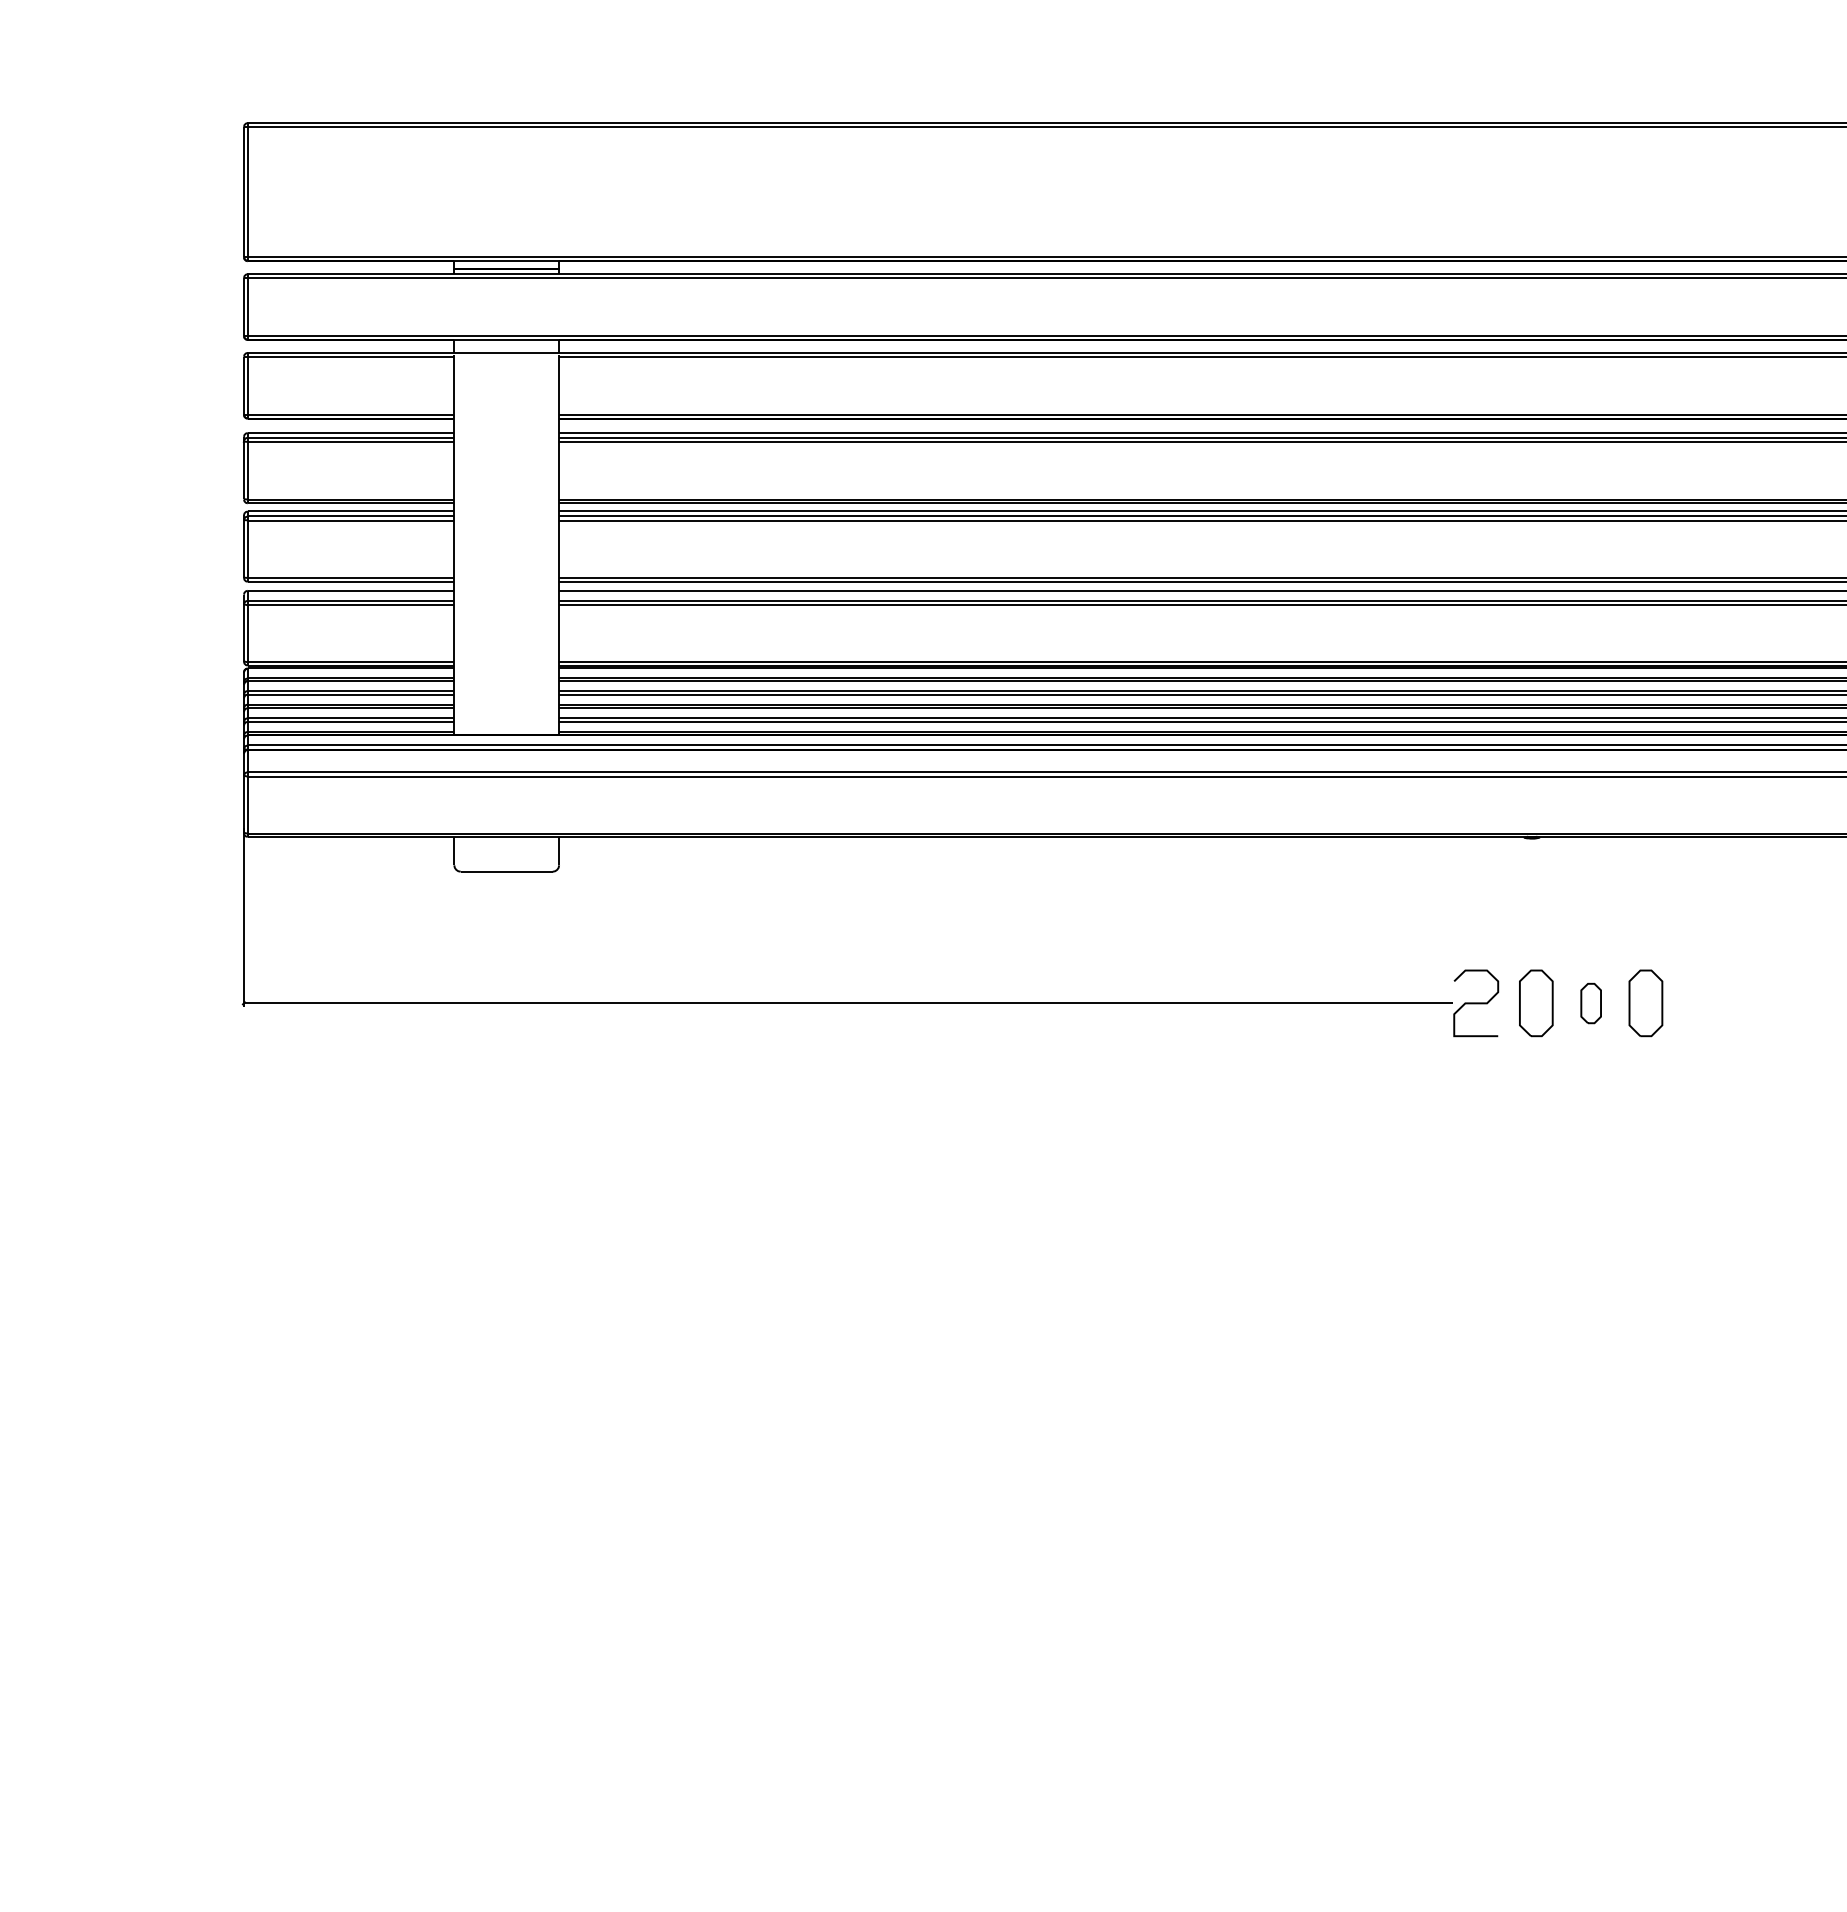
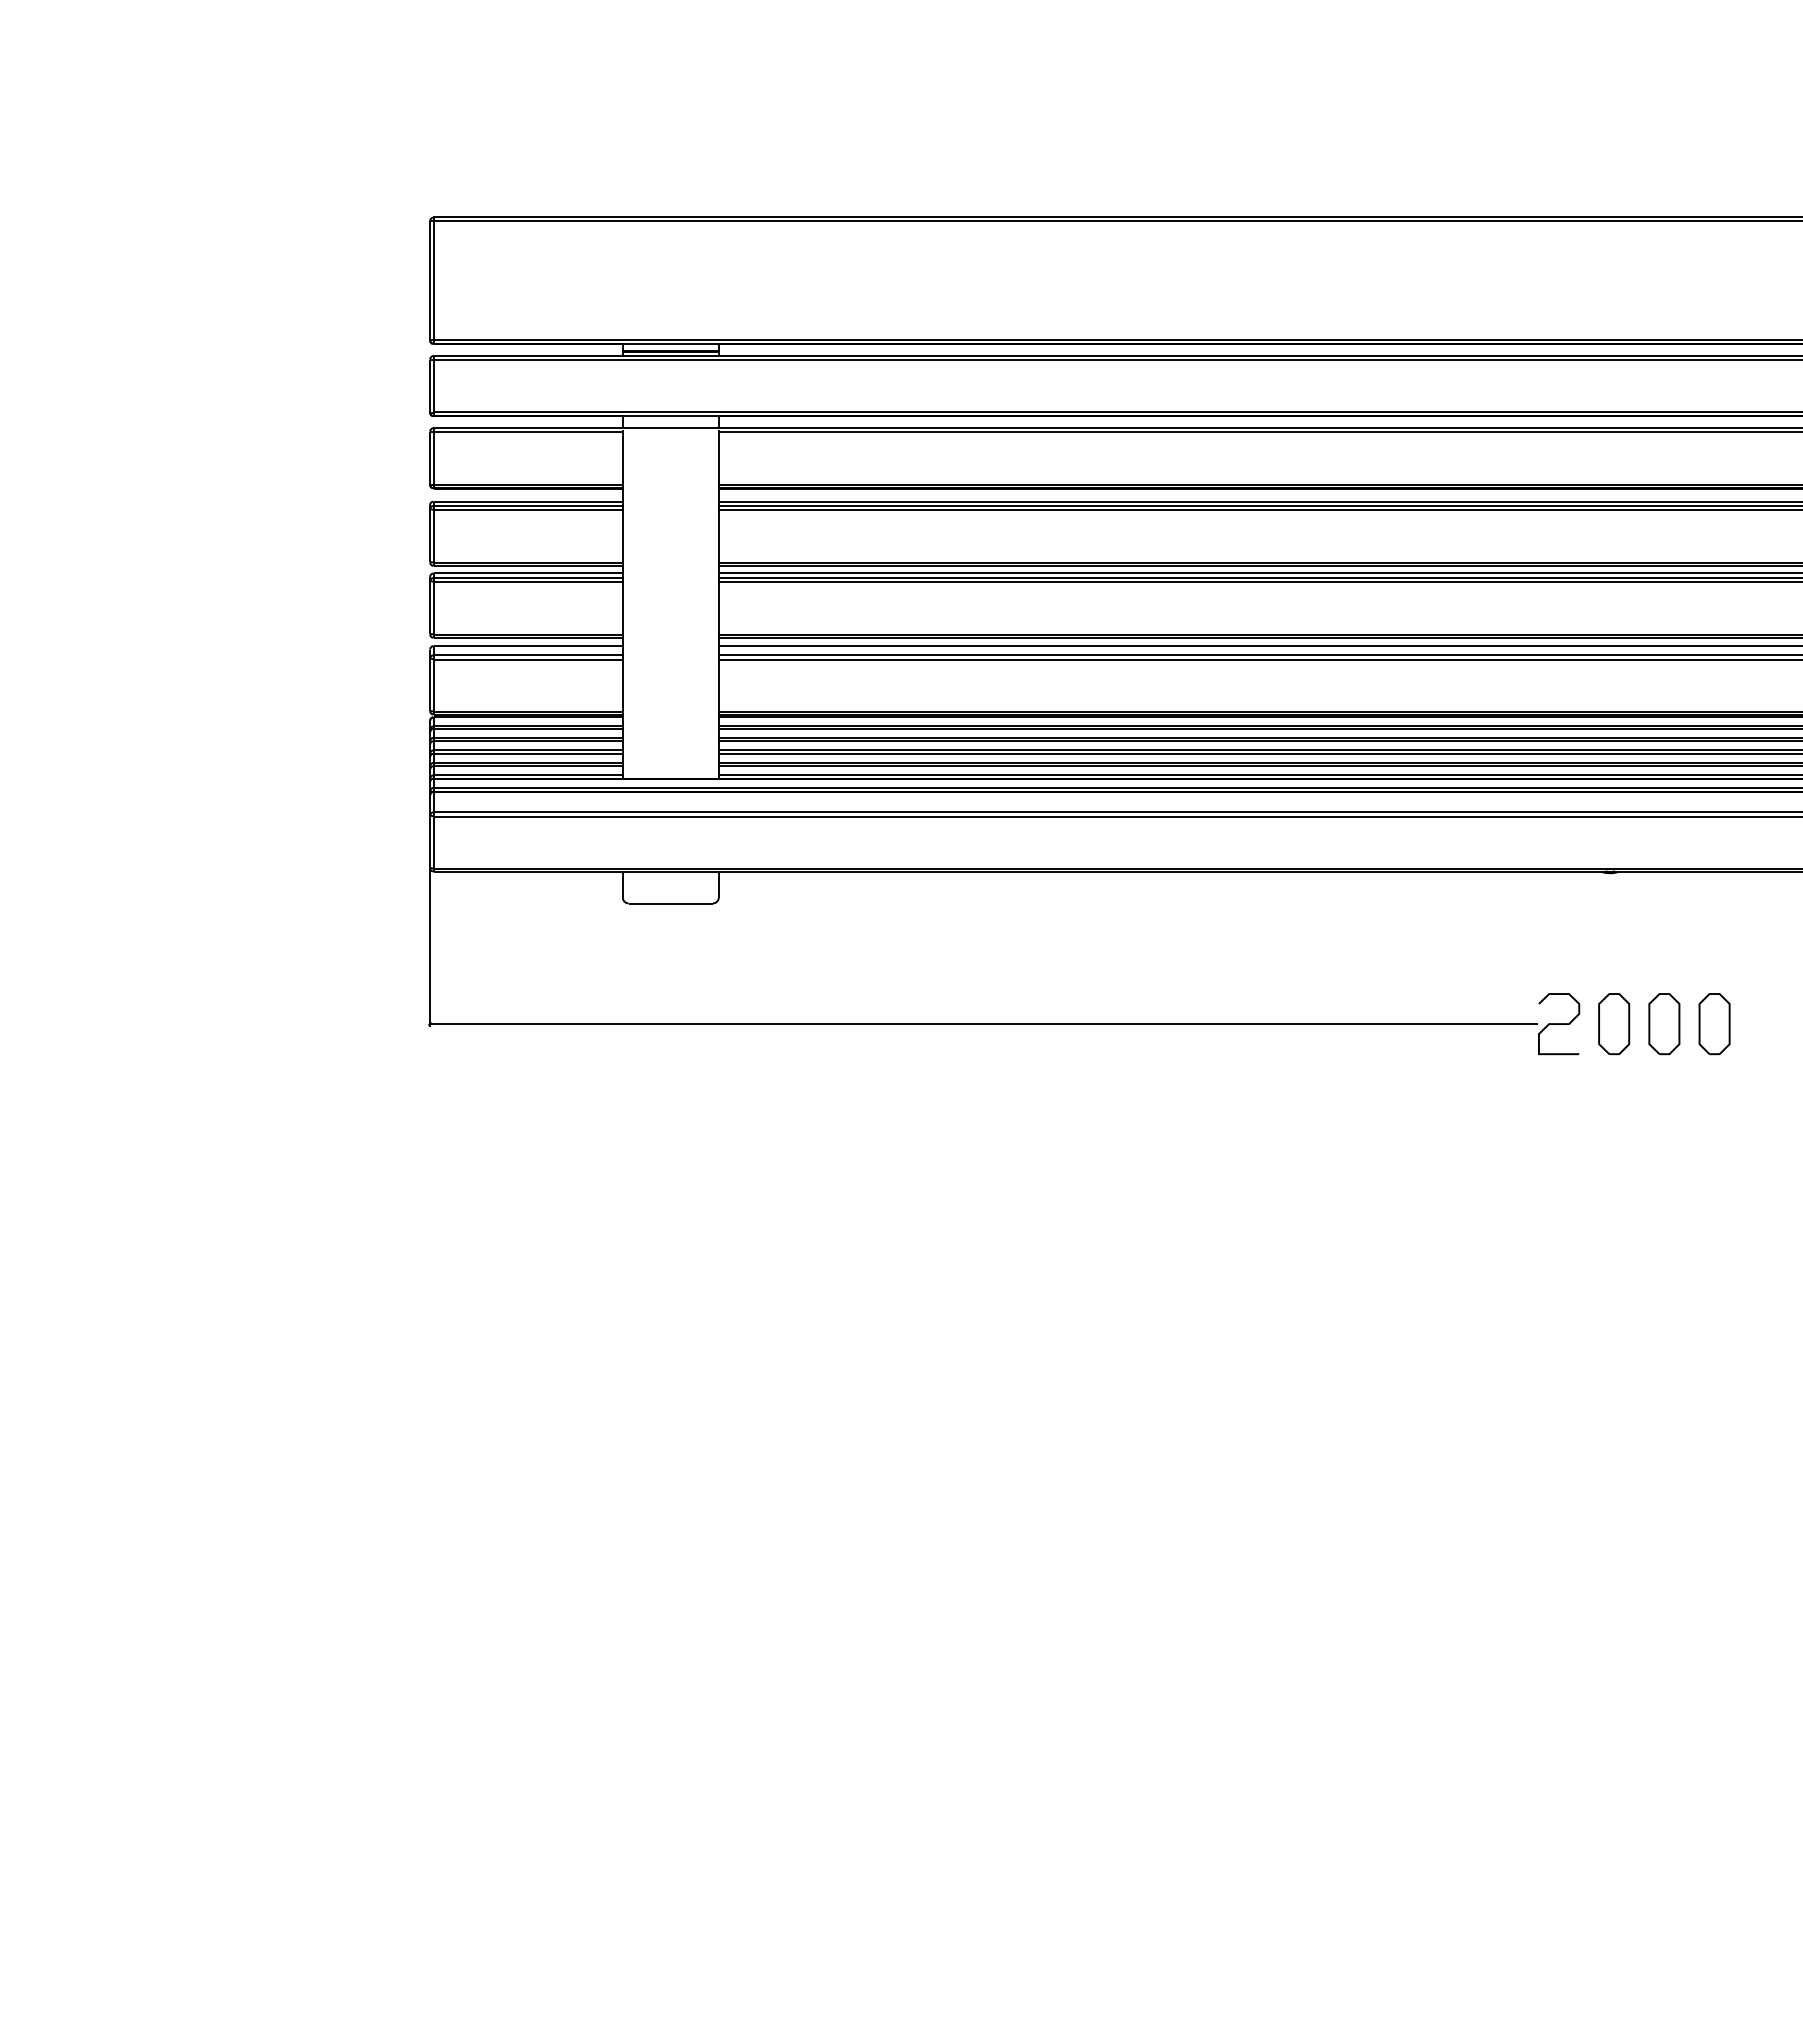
part: (1591, 1003) -> (1664, 1024), size x1.67

